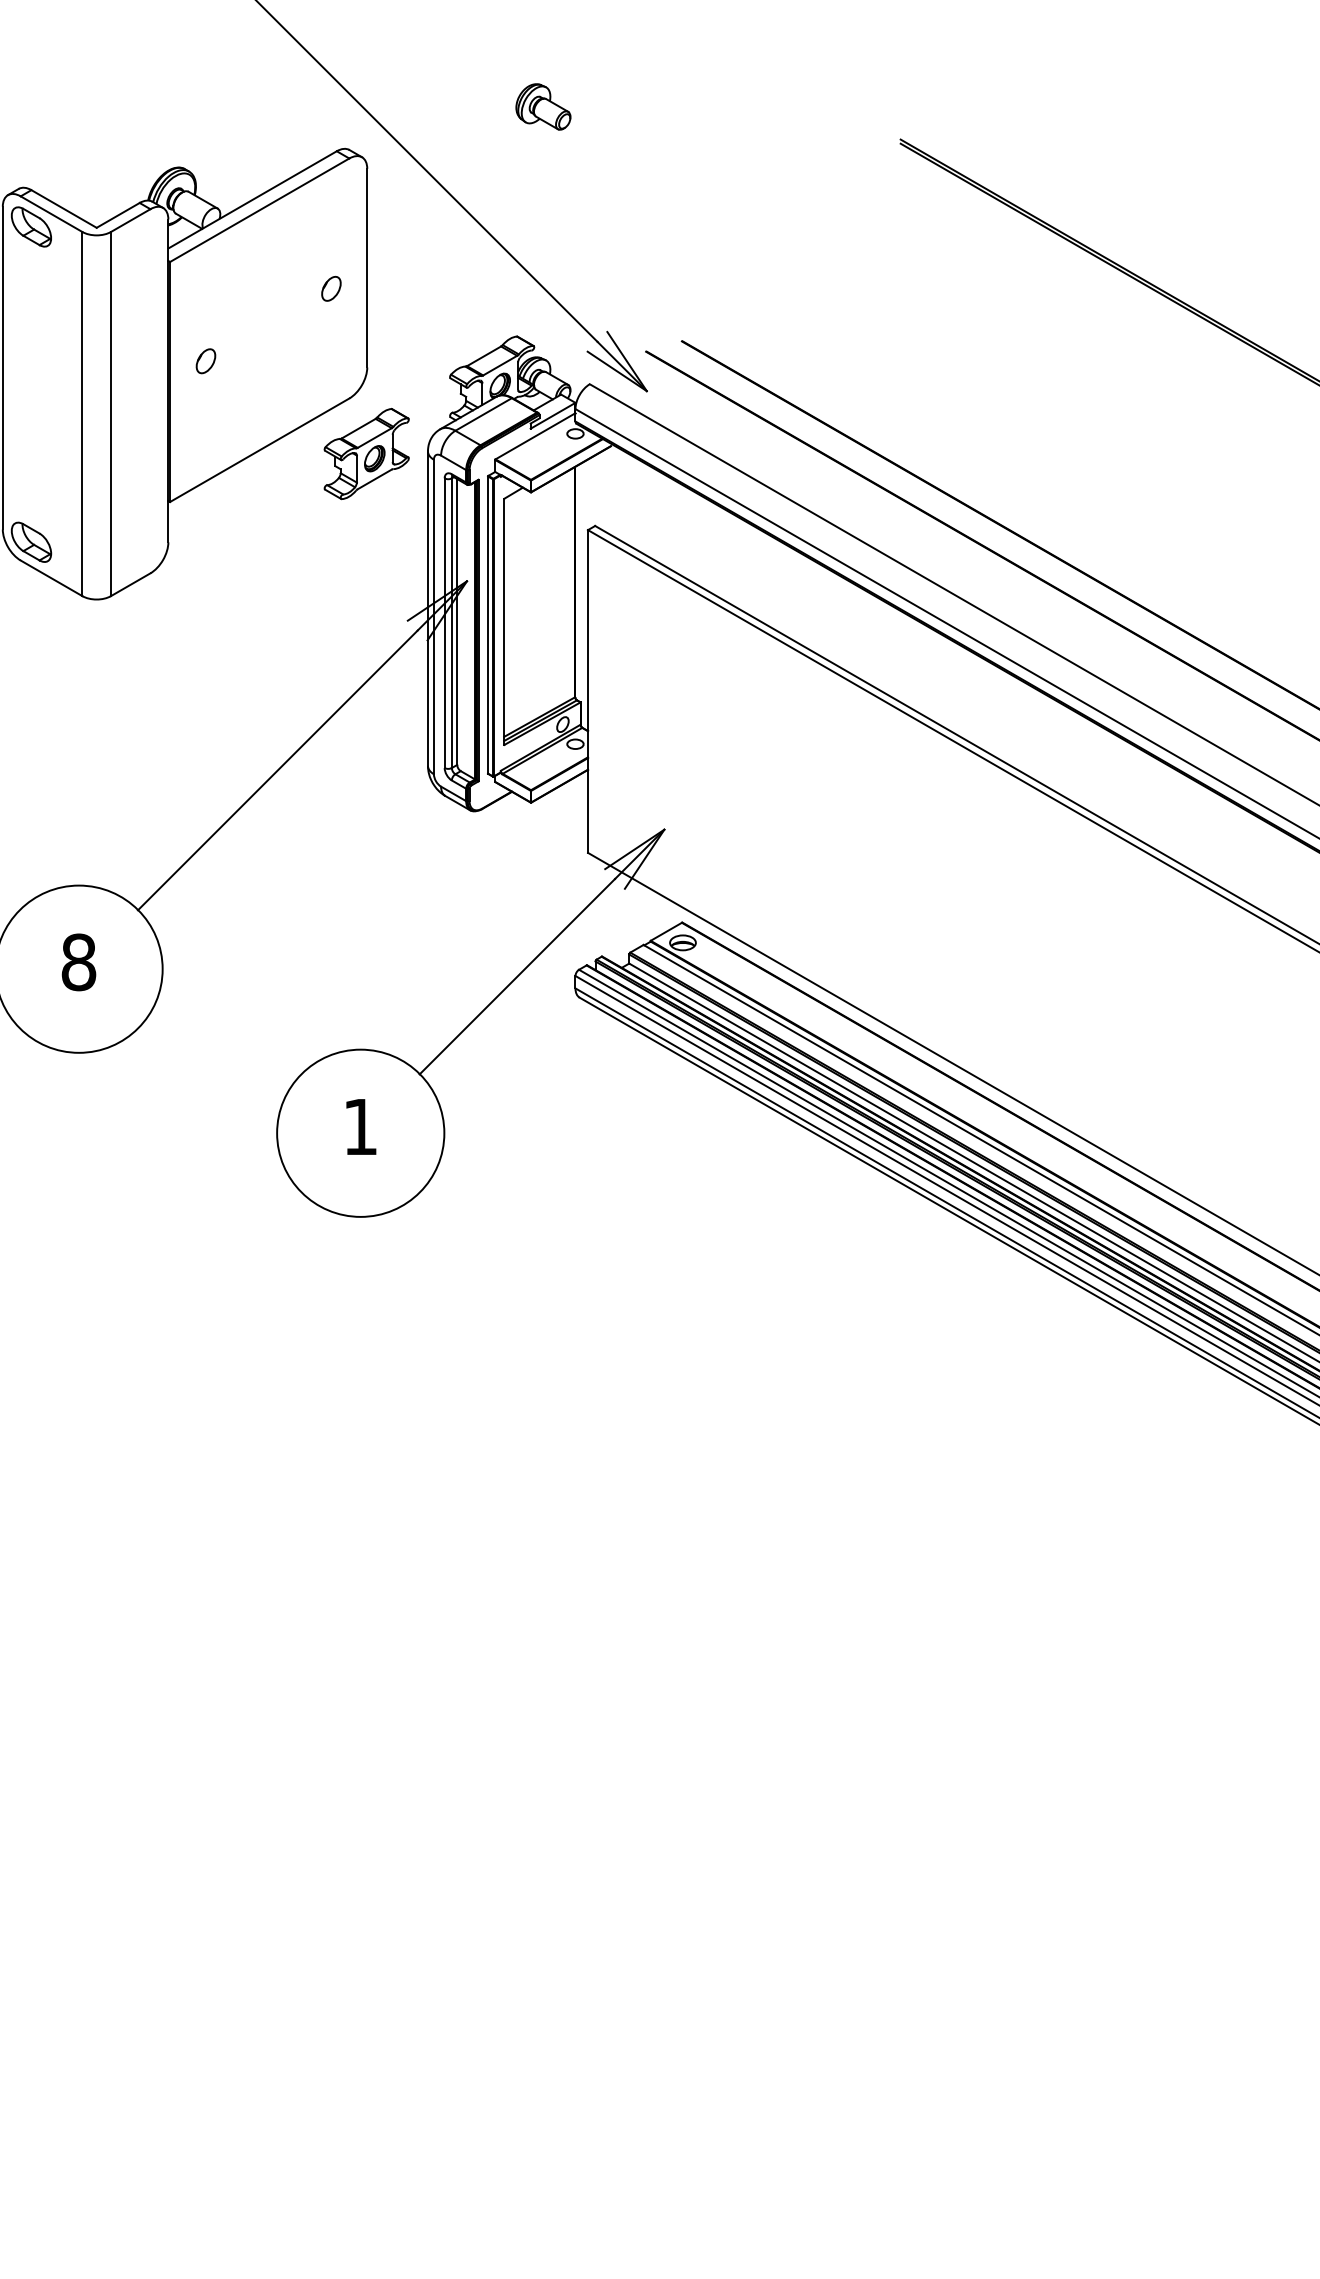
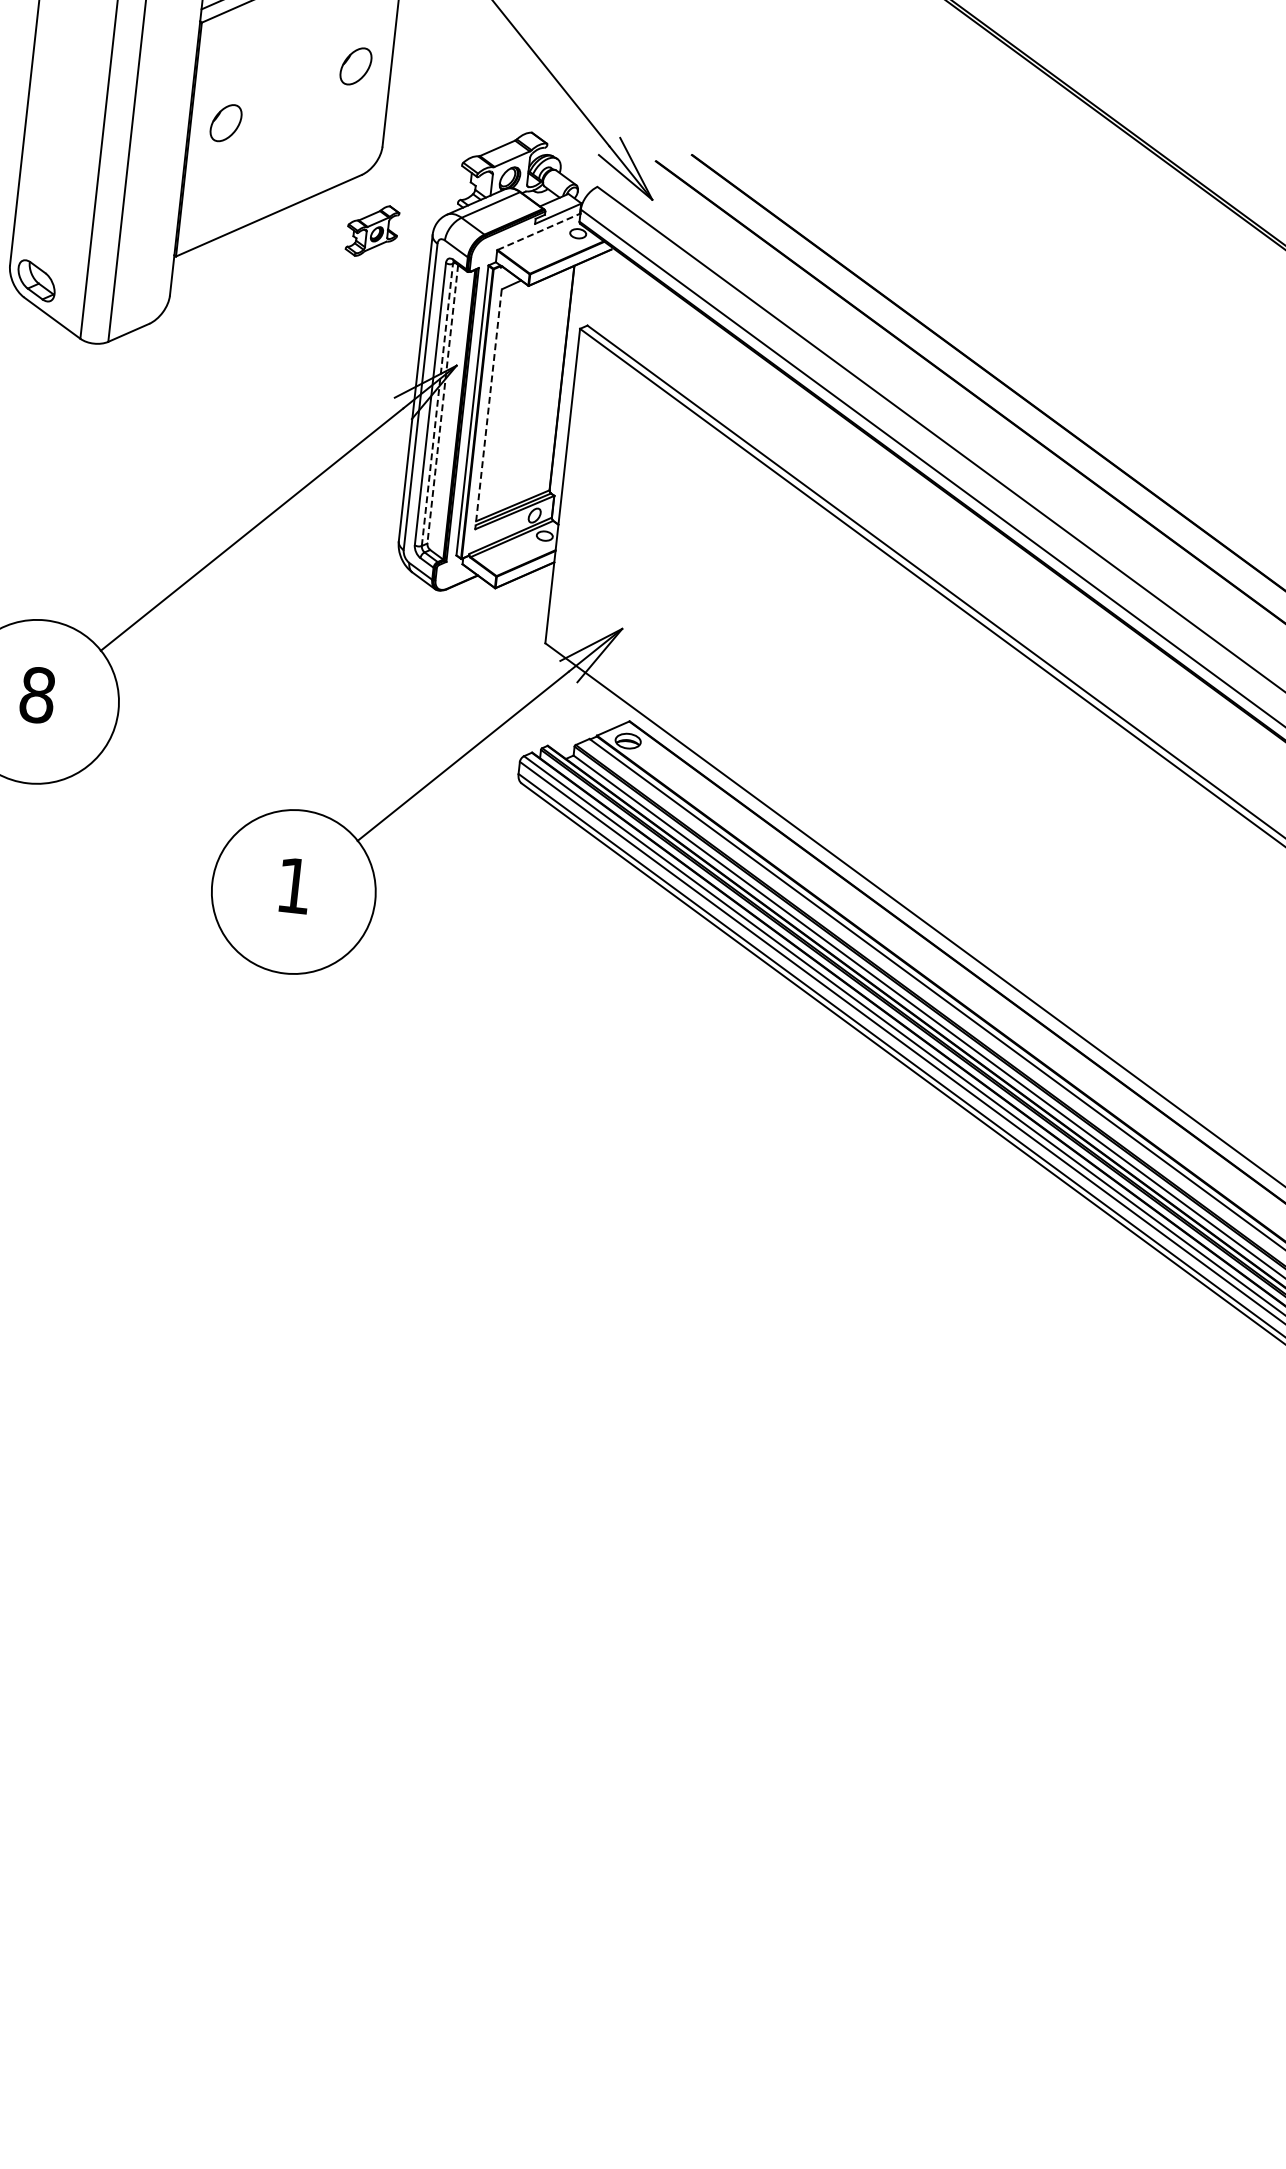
part: (331, 288) -> (356, 65), size x1.6
part: (205, 361) -> (225, 123), size x1.6
line: (535, 436) -> (538, 232), solid -> dashed
part: (366, 454) -> (372, 231), size x0.6
line: (504, 621) -> (488, 408), solid -> dashed
line: (457, 622) -> (442, 404), solid -> dashed
line: (451, 623) -> (437, 405), solid -> dashed

